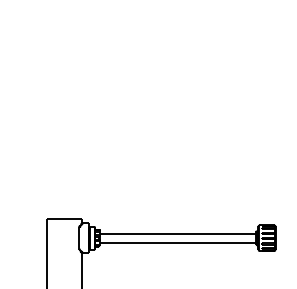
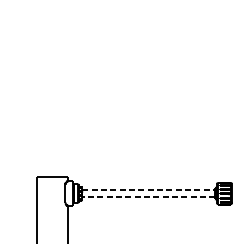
line: (178, 233) -> (149, 189), solid -> dashed
line: (177, 242) -> (148, 197), solid -> dashed

